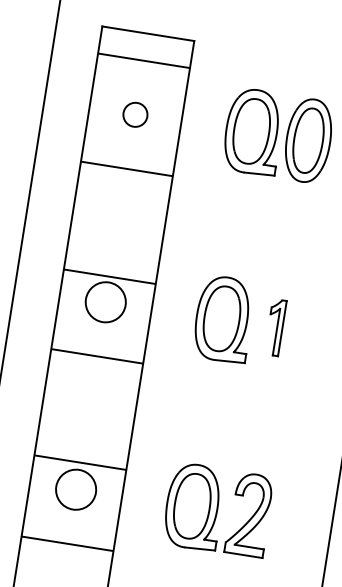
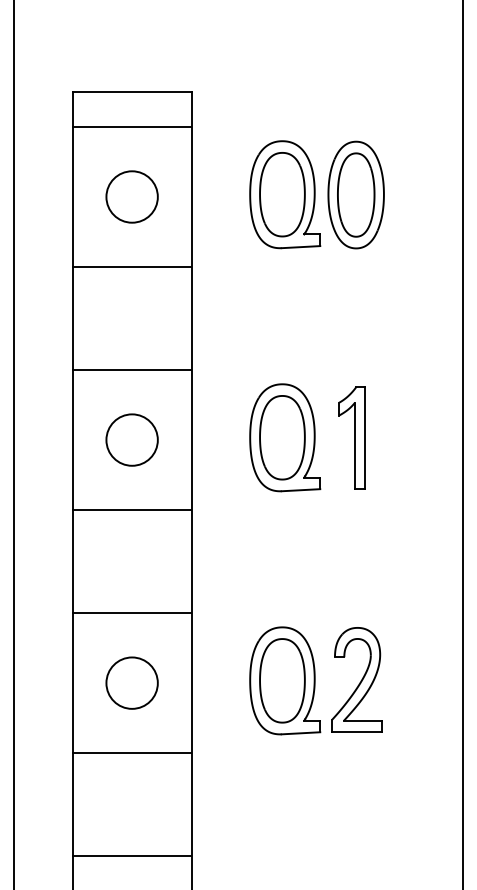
circle: (135, 114) -> (131, 196), size x1.67
line: (109, 276) -> (131, 369), moved
part: (275, 327) -> (351, 437), size x1.43
line: (79, 462) -> (131, 613), moved

